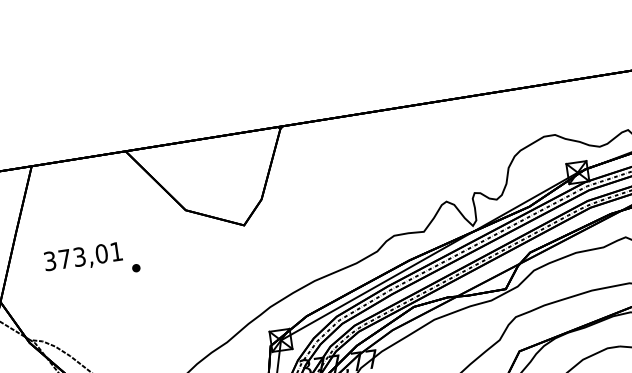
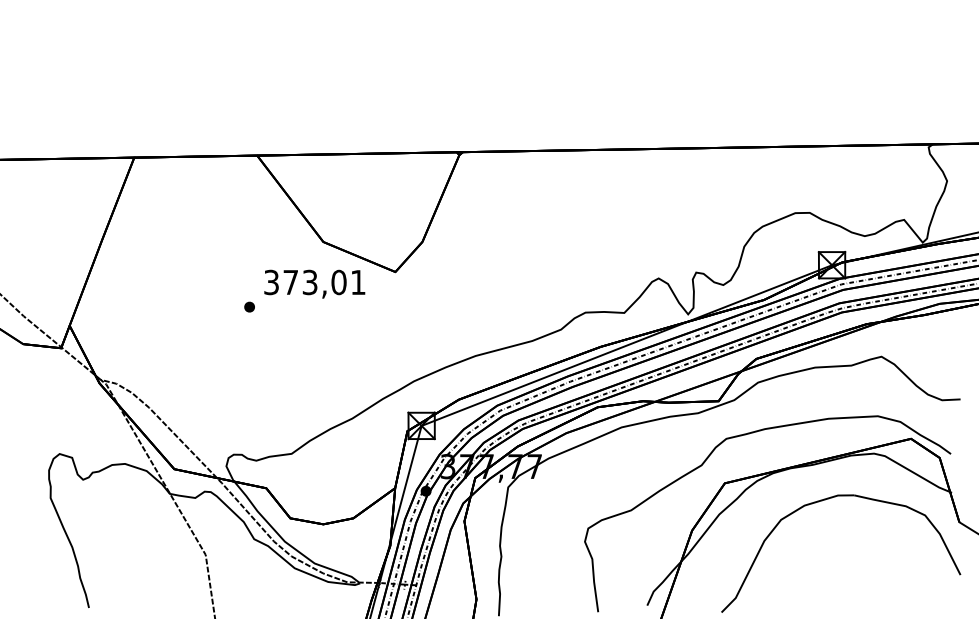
text: (83, 257) -> (314, 283), moved

